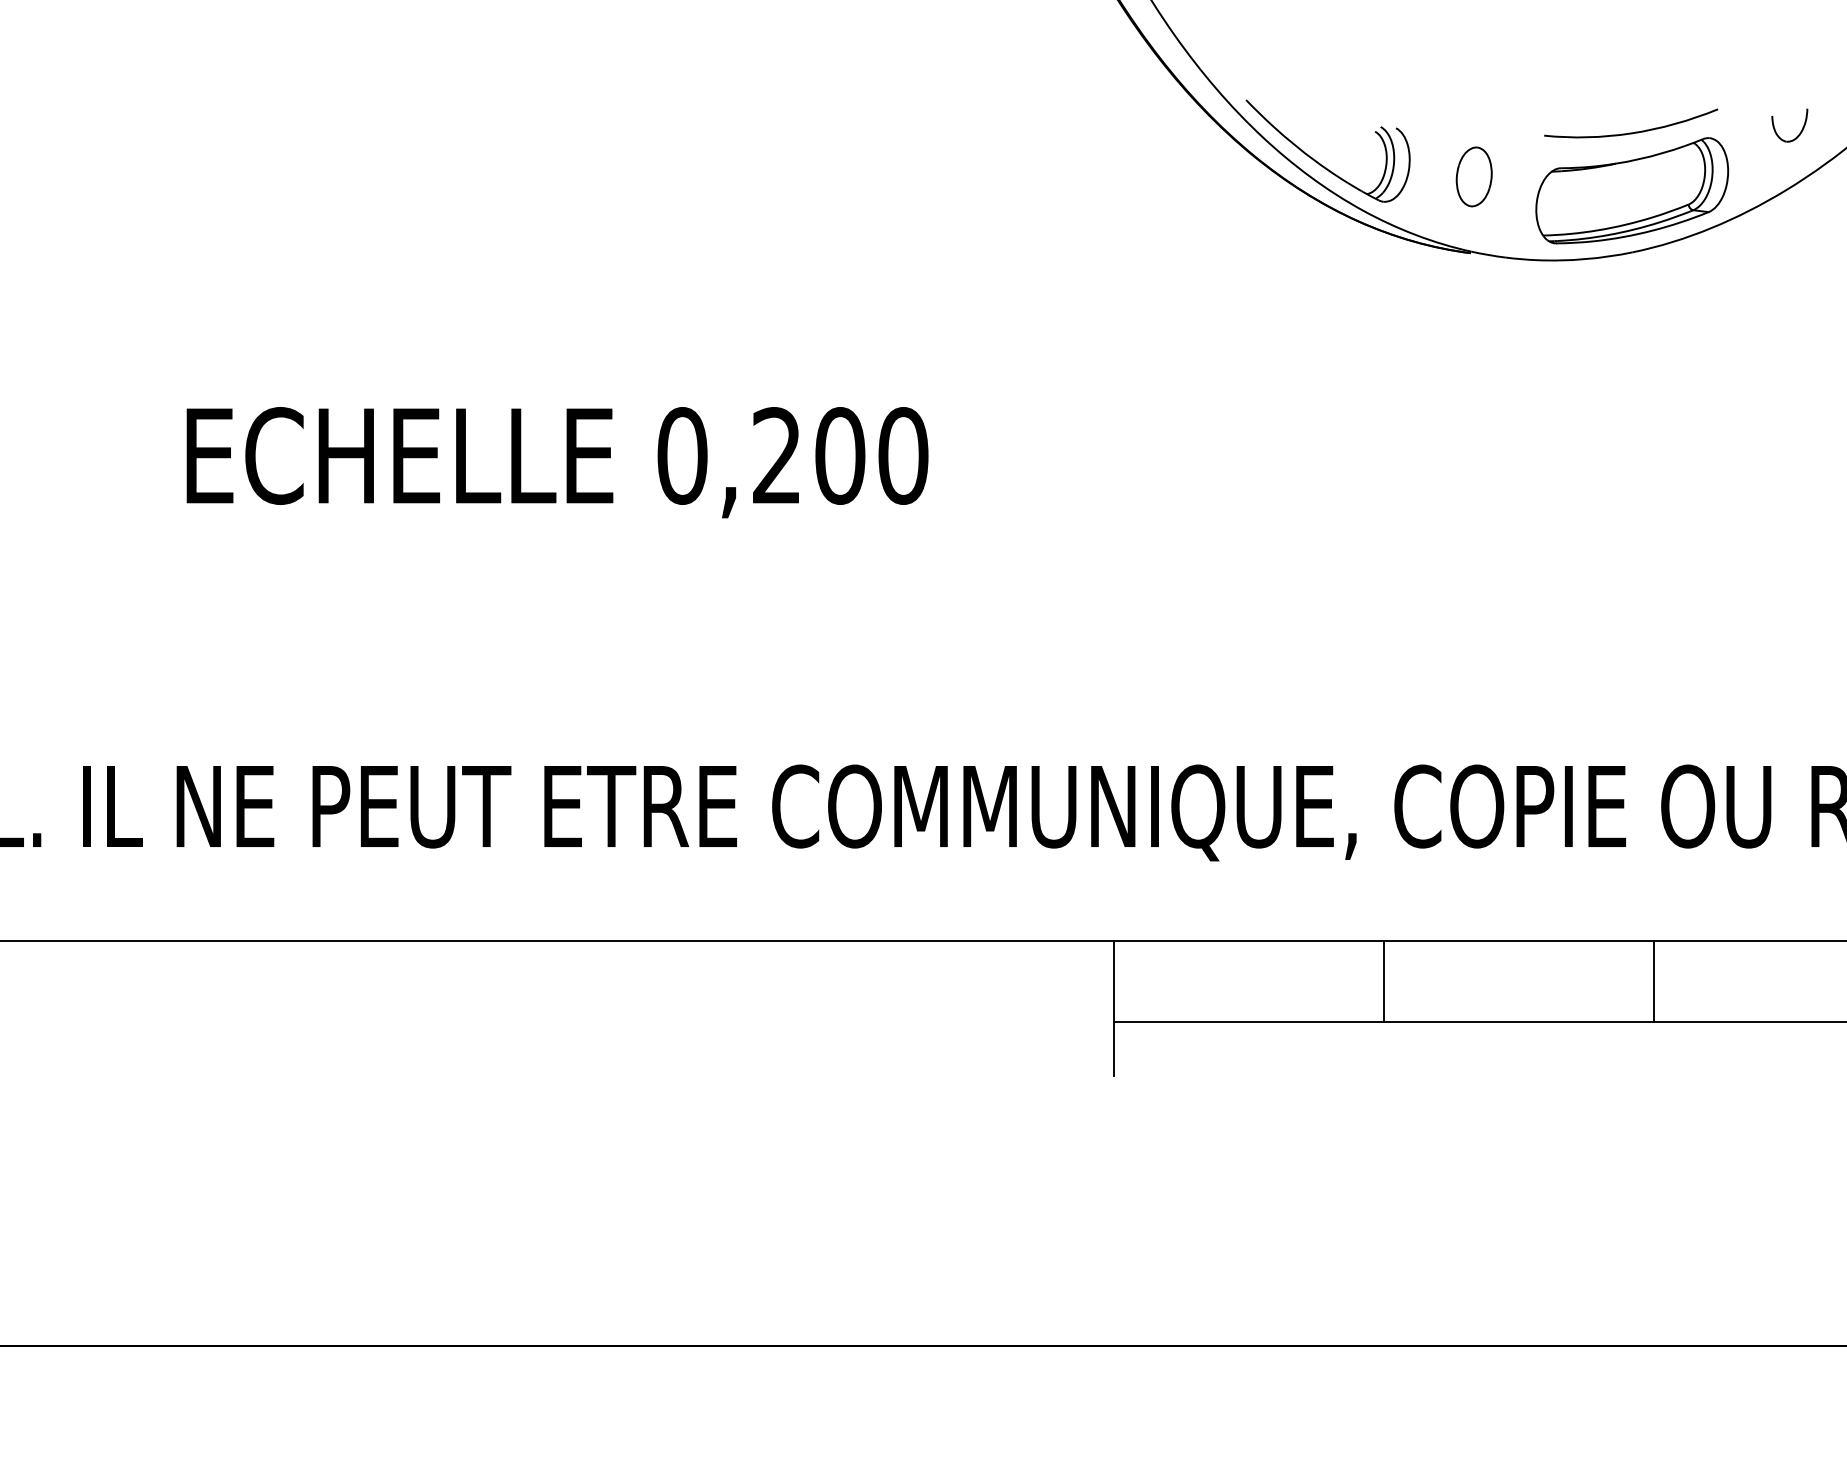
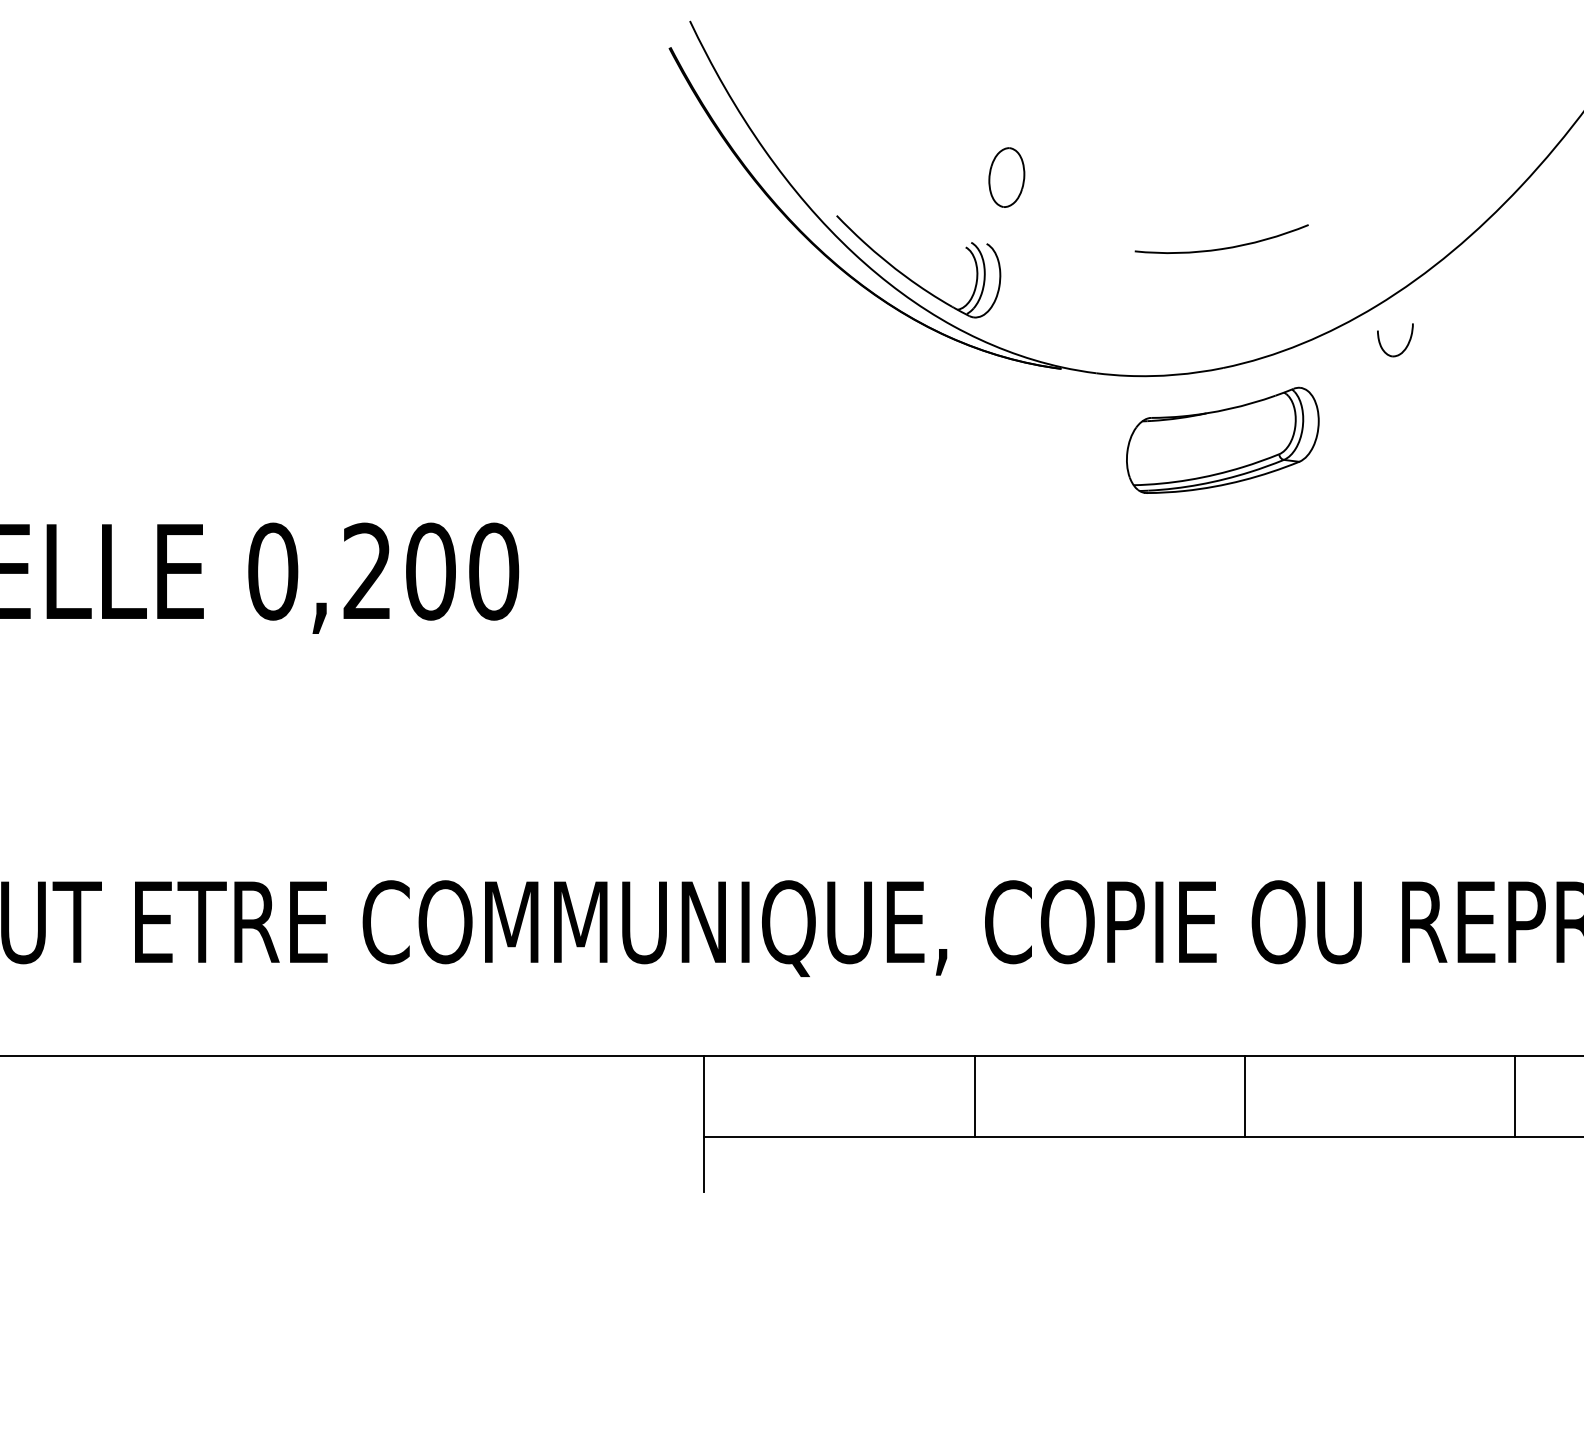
part: (1800, 131) -> (1406, 346), moved
part: (1473, 176) -> (1006, 177), moved
part: (1632, 190) -> (1223, 440), moved

